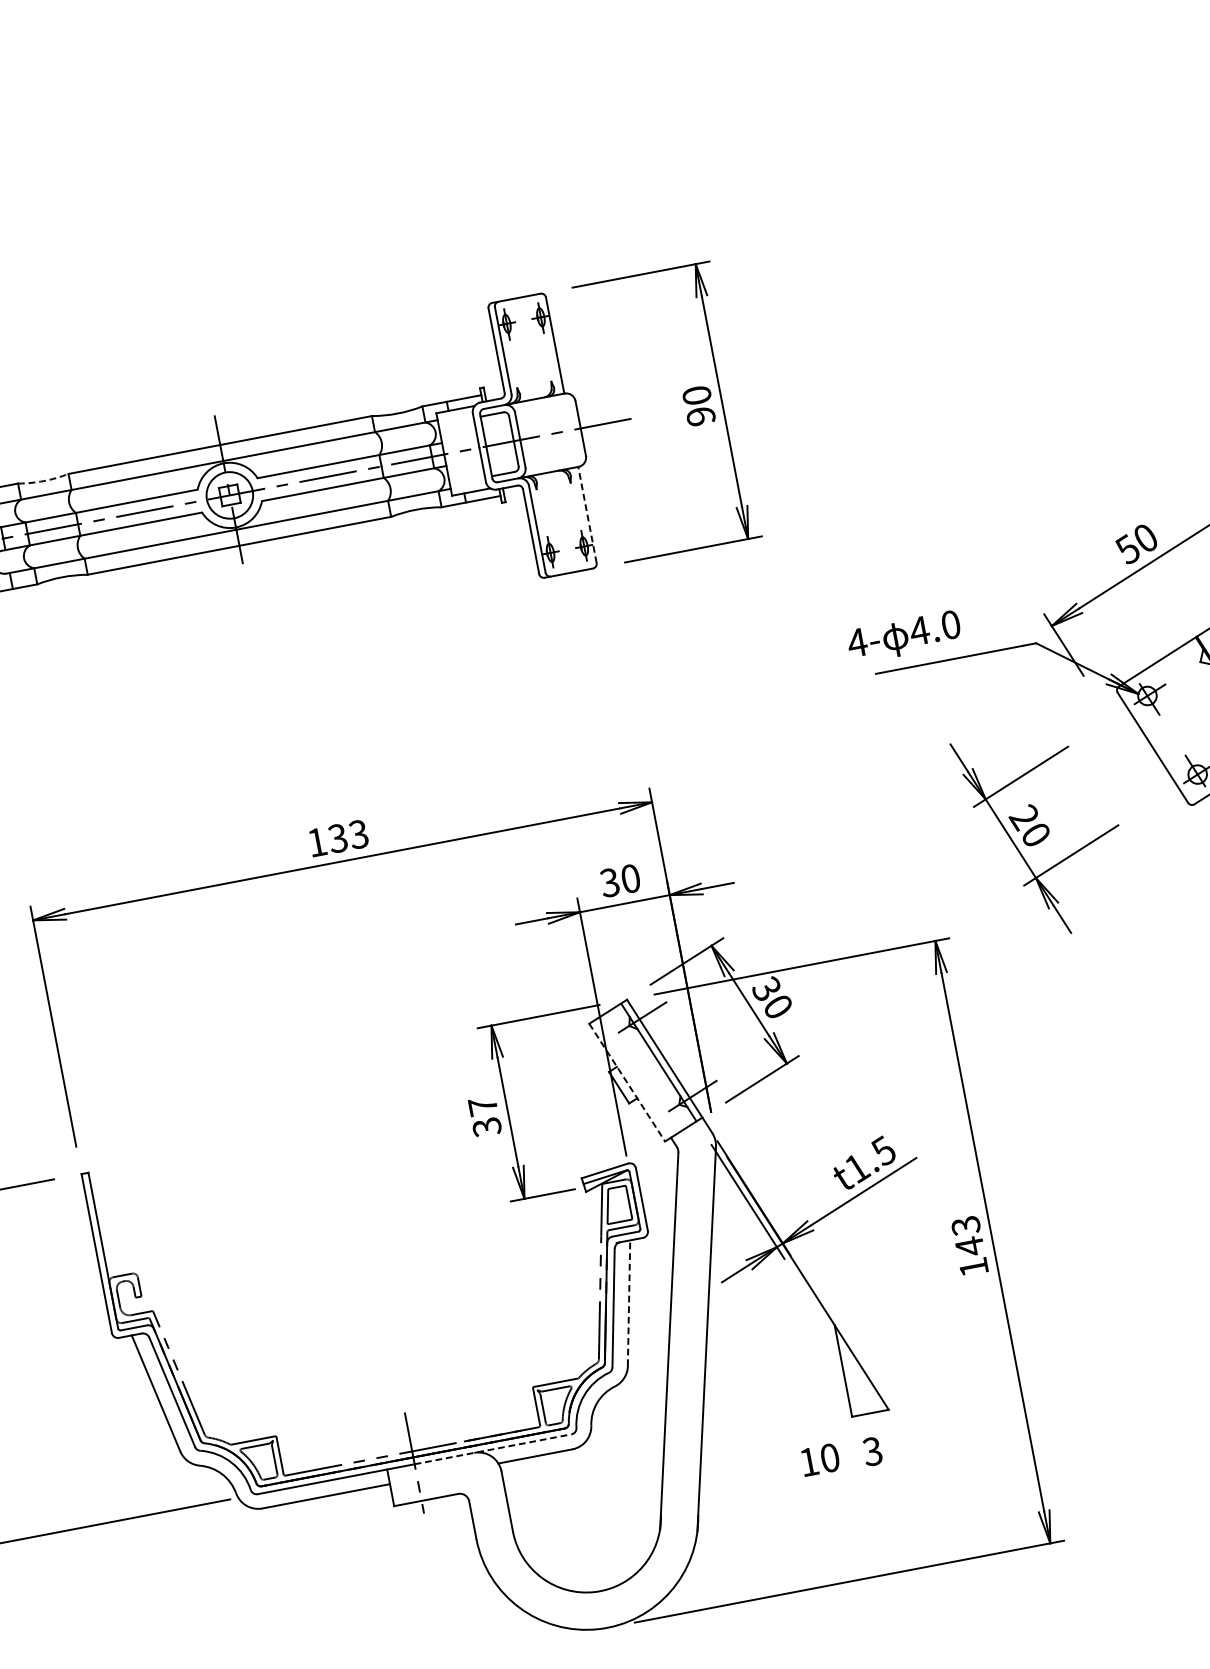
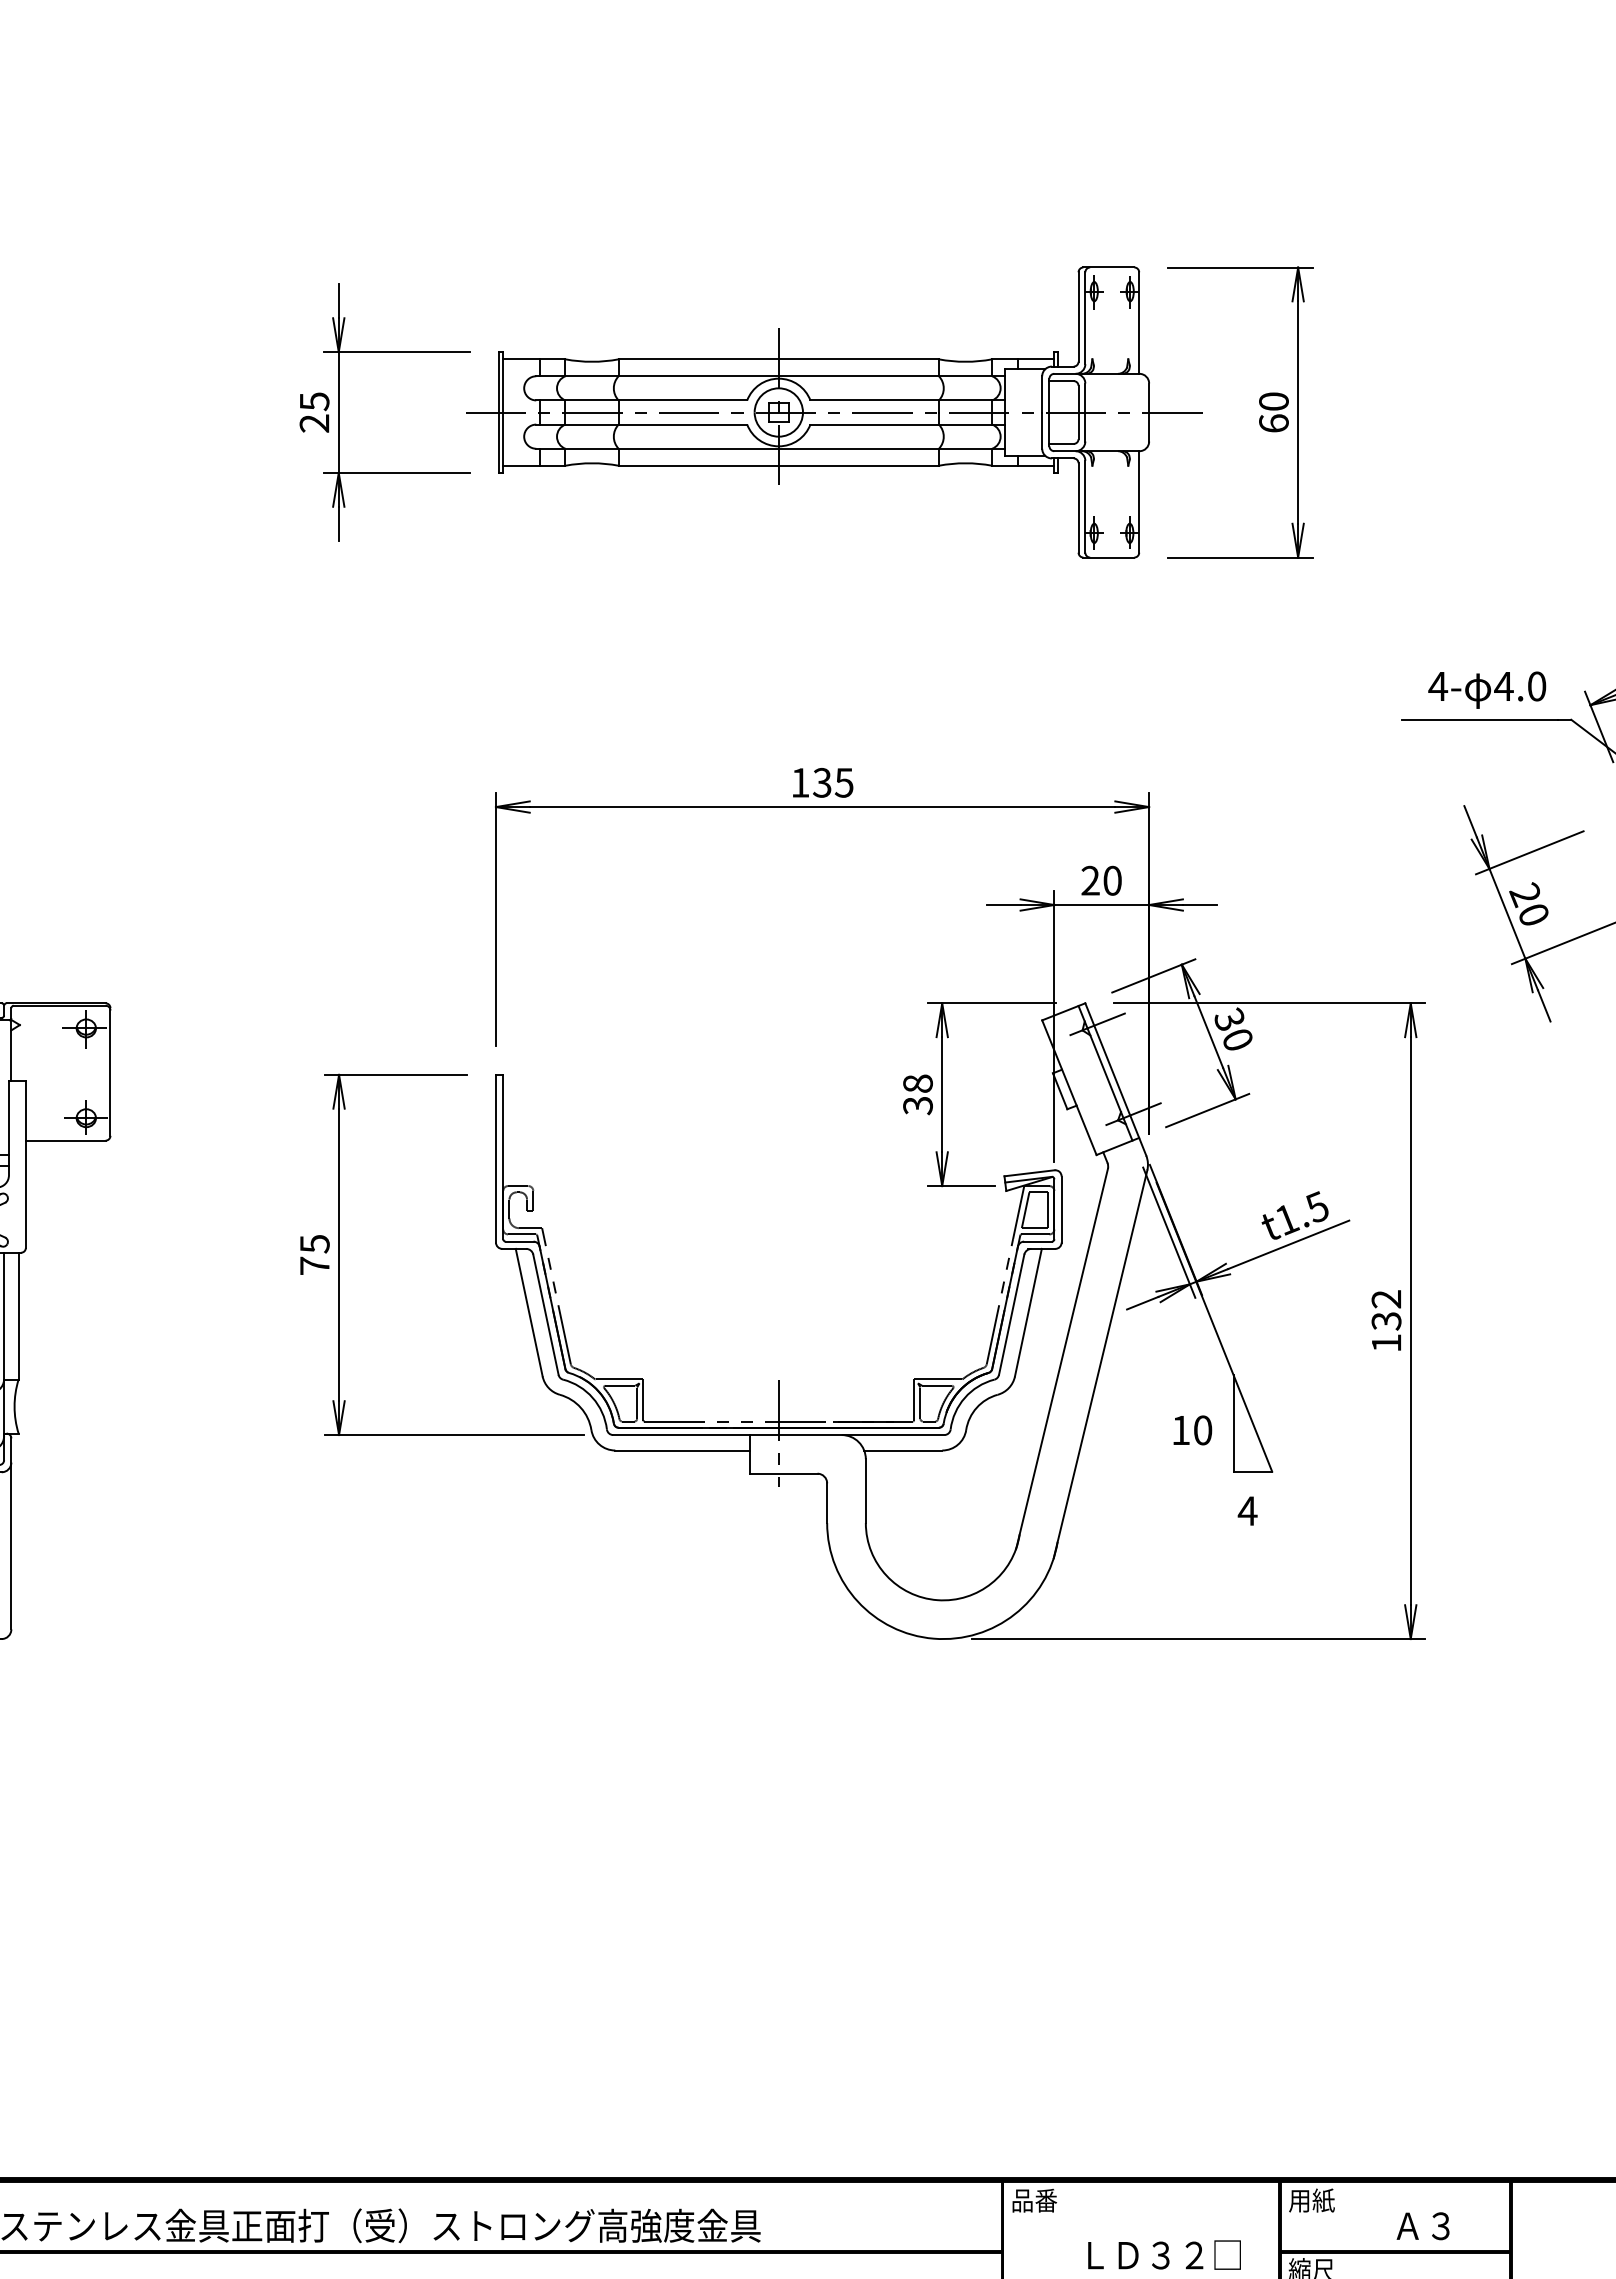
text: (700, 416) -> (1273, 423), 90 -> 60
arc: (44, 480) -> (592, 361), dashed -> solid
line: (587, 514) -> (1139, 501), dashed -> solid
text: (904, 636) -> (1487, 689), moved
text: (358, 834) -> (844, 782), 133 -> 135
text: (609, 882) -> (1090, 880), 30 -> 20
line: (627, 1082) -> (1069, 1087), dashed -> solid
text: (482, 1106) -> (917, 1083), 37 -> 38
text: (967, 1236) -> (1386, 1310), 143 -> 132
line: (629, 1303) -> (1028, 1312), dashed -> solid
line: (493, 1449) -> (861, 1435), dashed -> solid
text: (872, 1451) -> (1247, 1511), 3 -> 4
text: (820, 1460) -> (1192, 1430), moved

